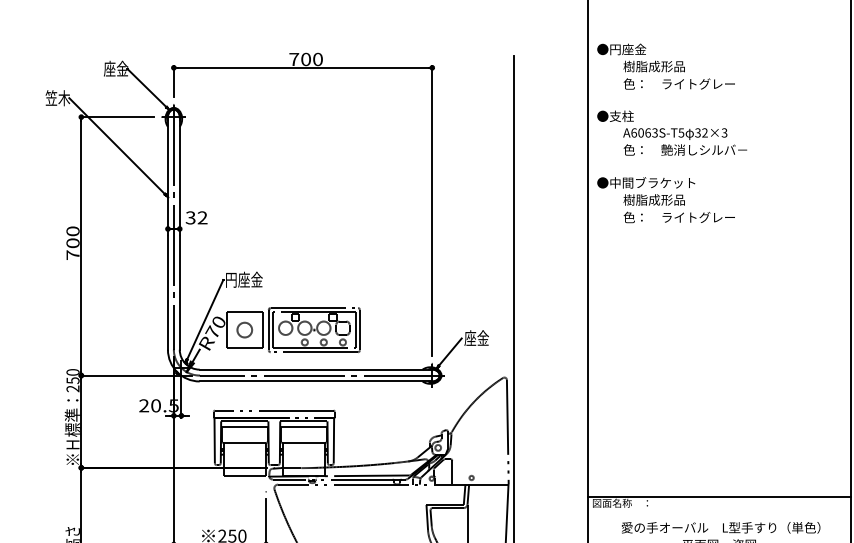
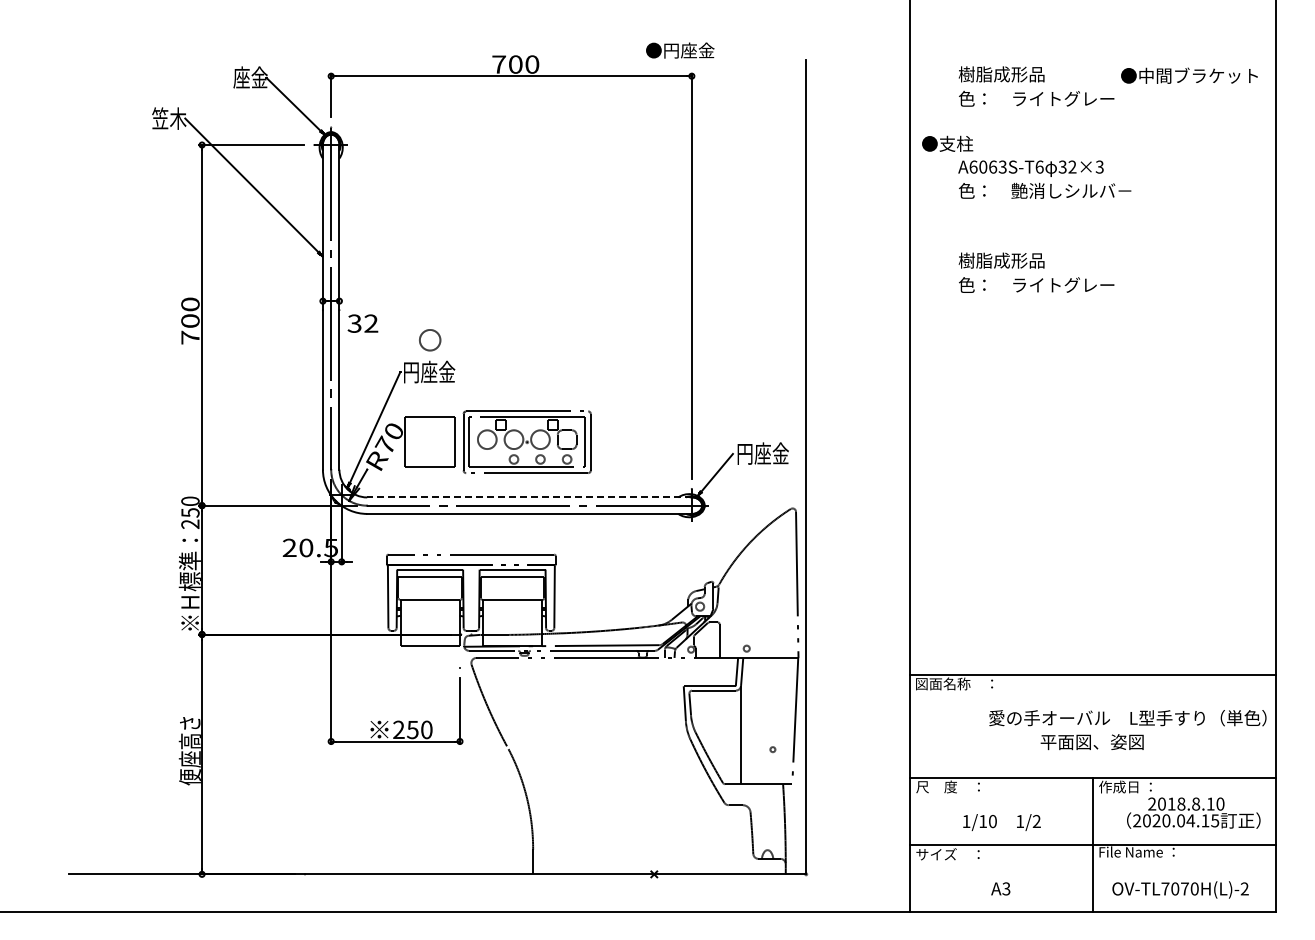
text: (621, 49) -> (680, 50), moved
text: (681, 132) -> (1039, 166), A6063S-T5 -> A6063S-T6
text: (646, 182) -> (1189, 75), moved
text: (196, 217) -> (362, 323), moved
circle: (245, 330) -> (430, 340), moved
text: (482, 338) -> (762, 453), 座金 -> 円座金
line: (315, 369) -> (529, 497), solid -> dashed
text: (720, 528) -> (1127, 718), moved

